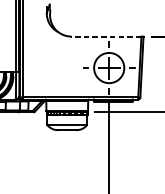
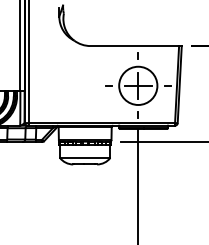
line: (106, 36) -> (134, 46), dashed -> solid

